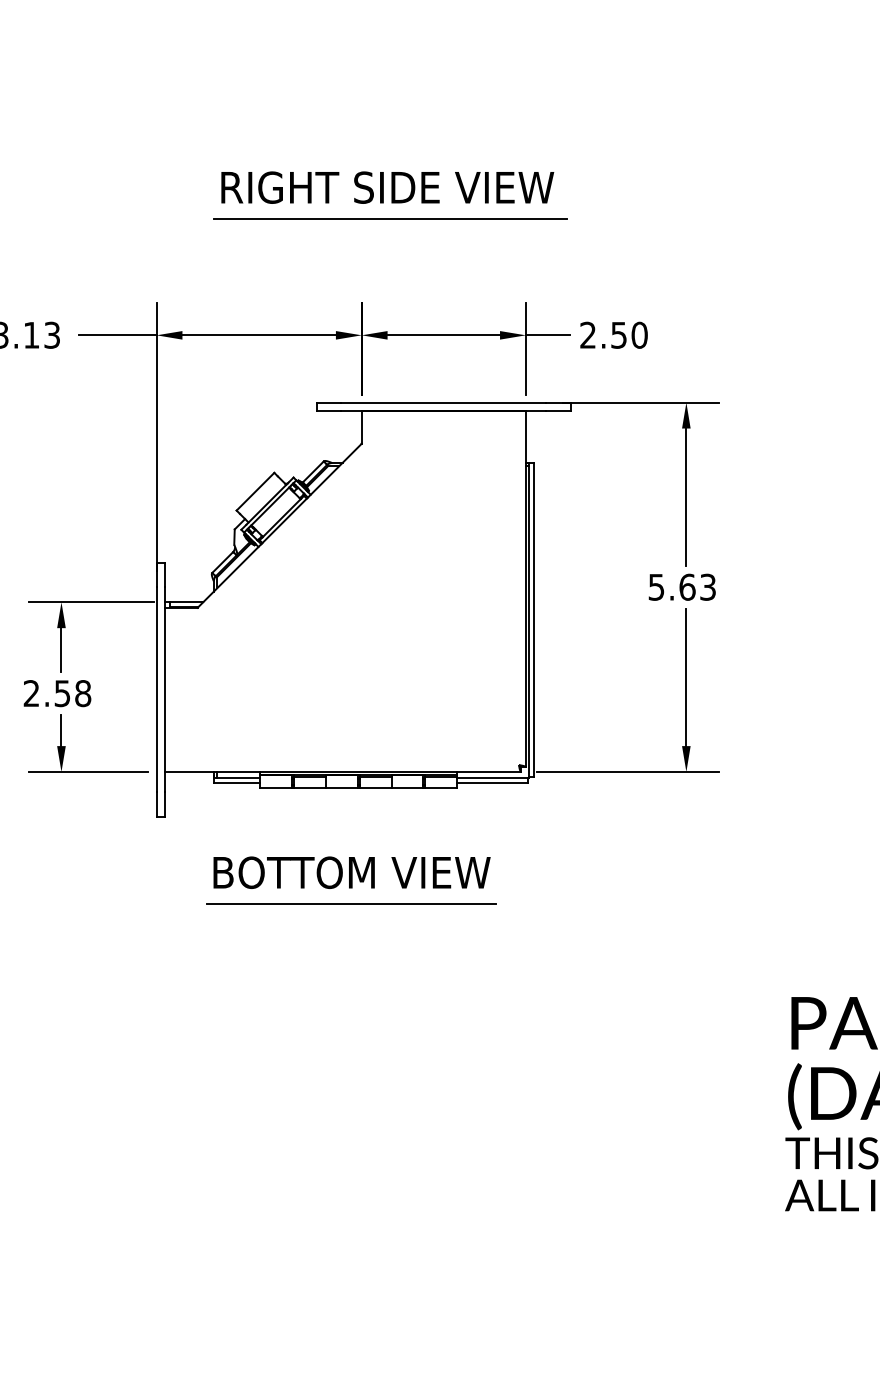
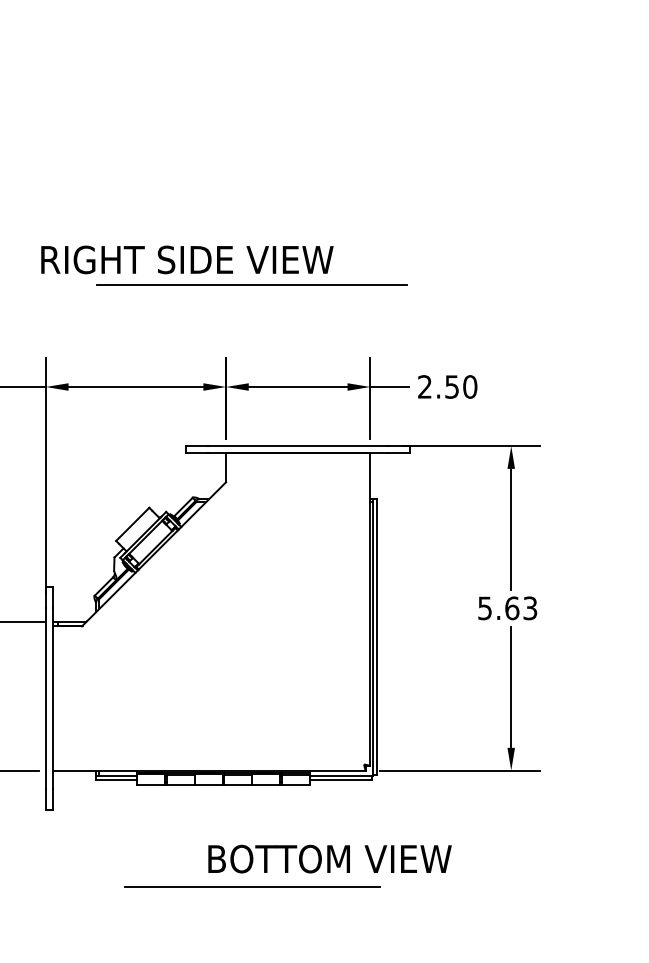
text: (387, 187) -> (187, 259), moved
text: (351, 872) -> (329, 858), moved
line: (351, 903) -> (252, 886), moved

